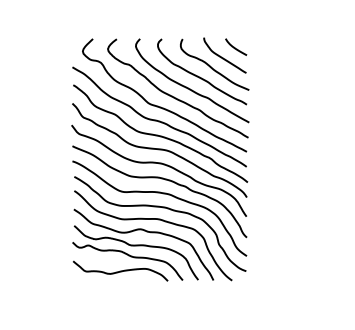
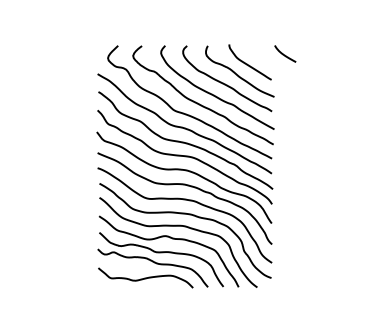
curve: (236, 47) -> (285, 54), moved

